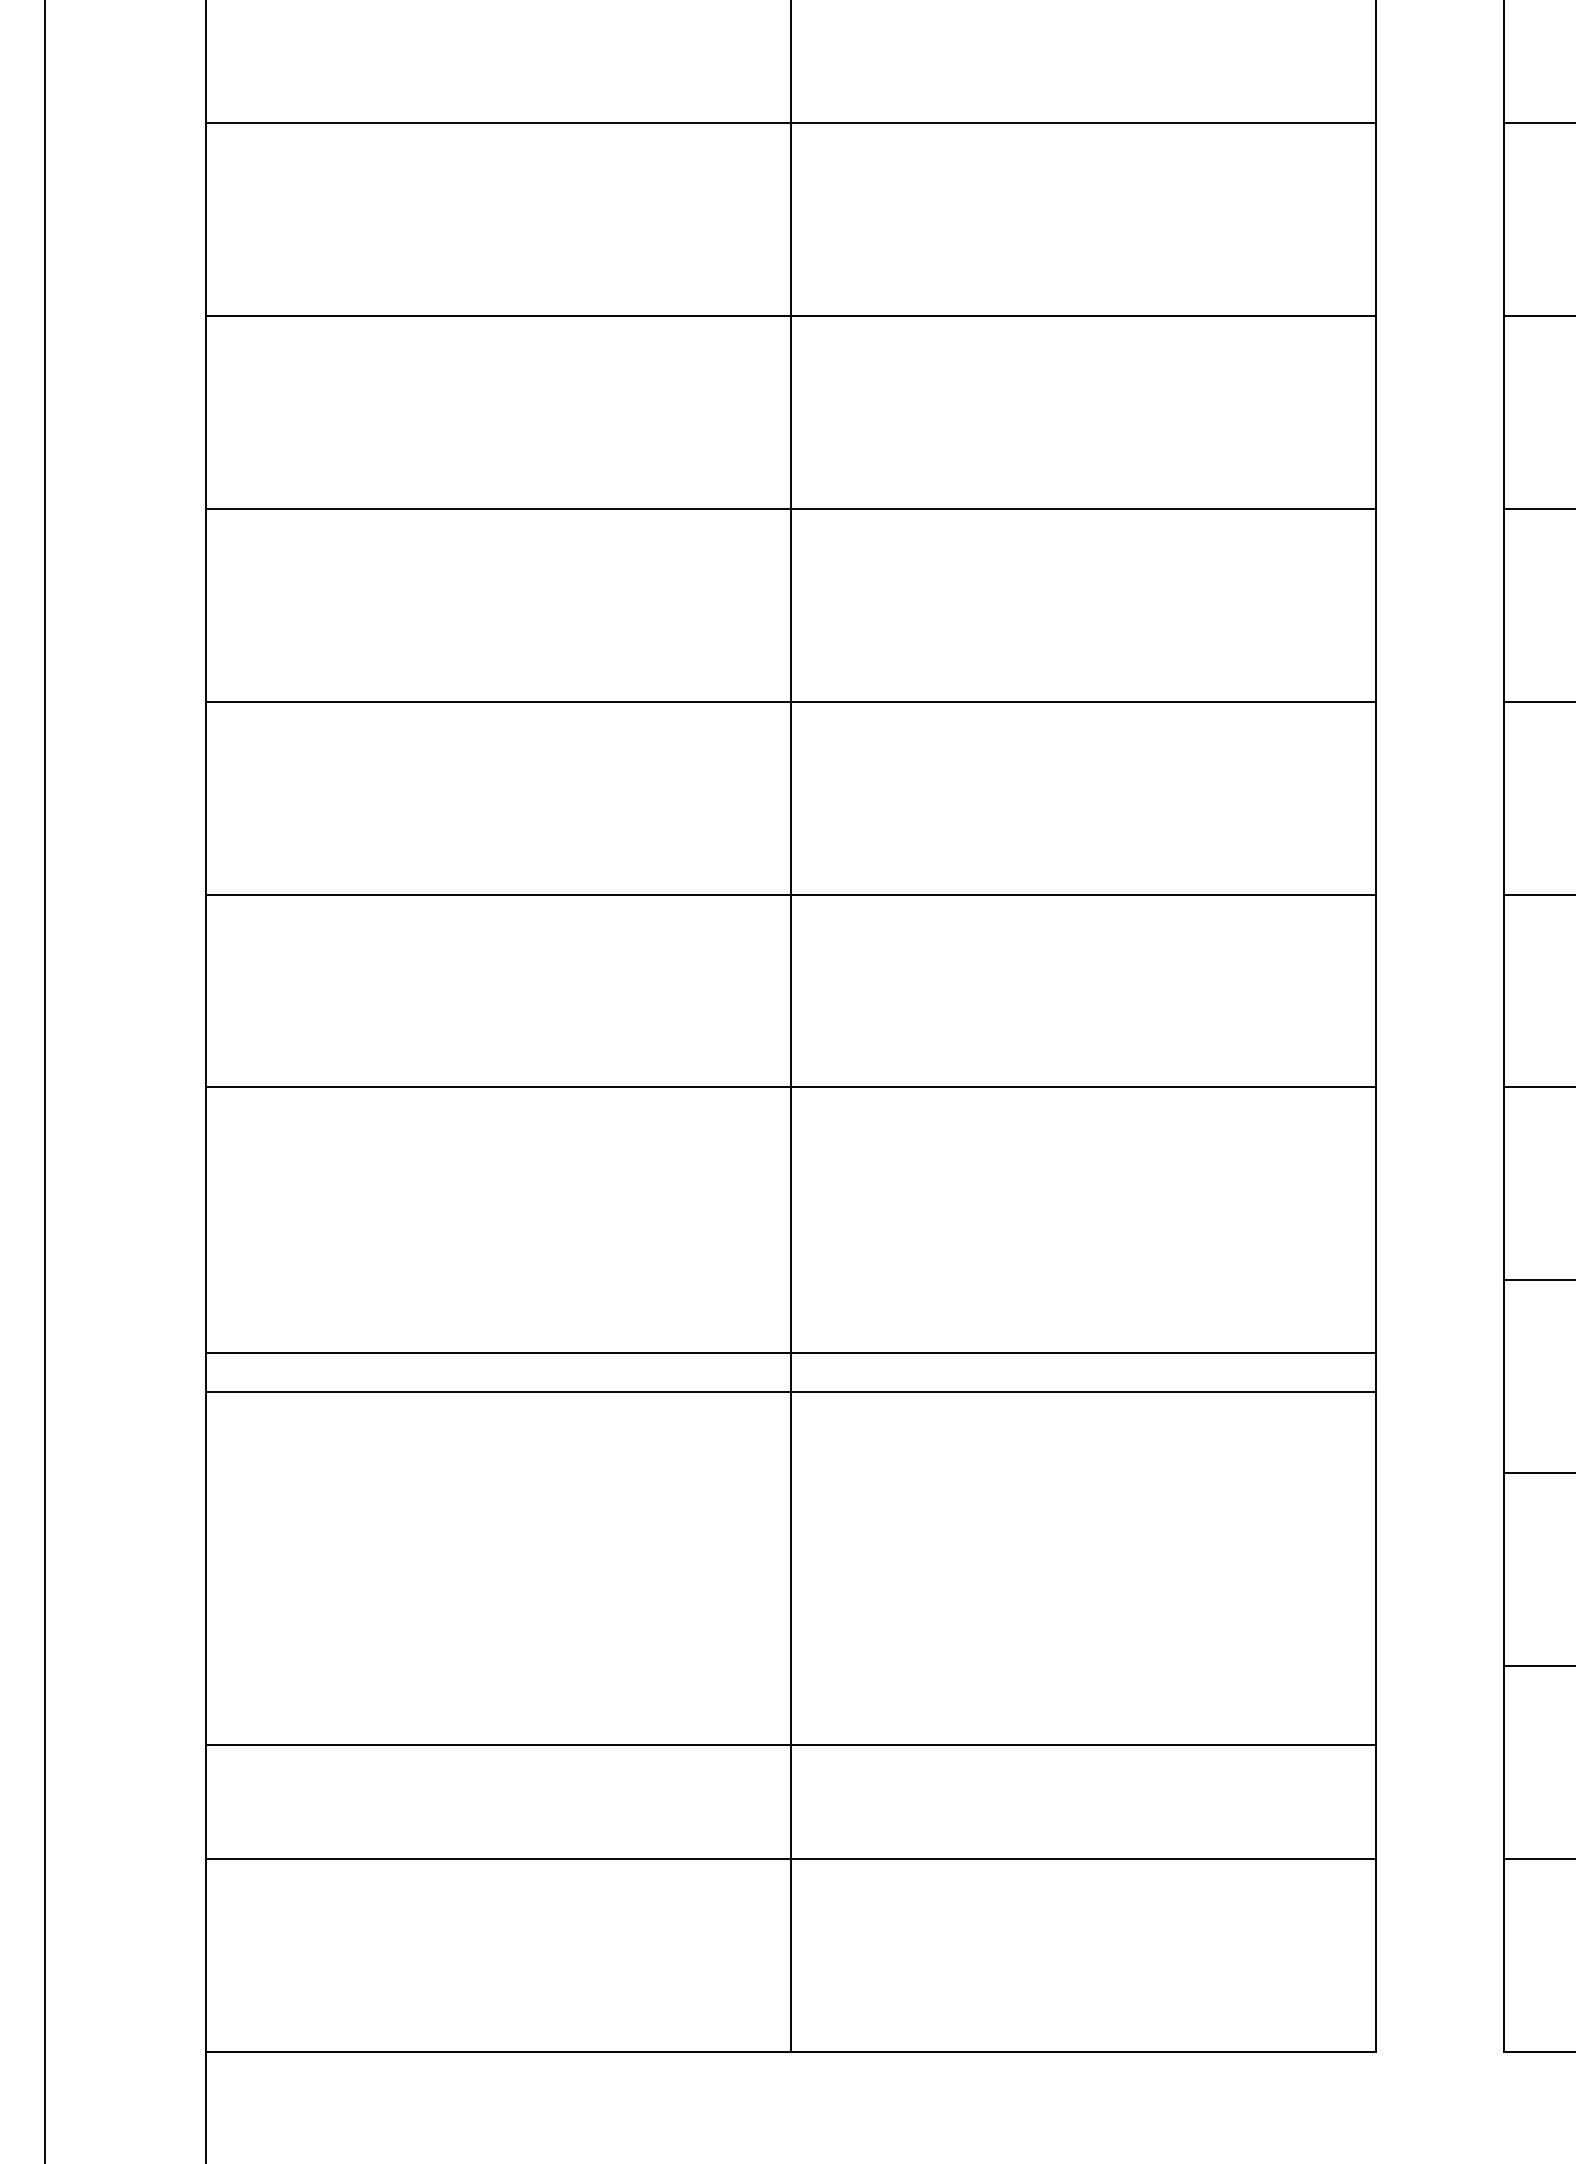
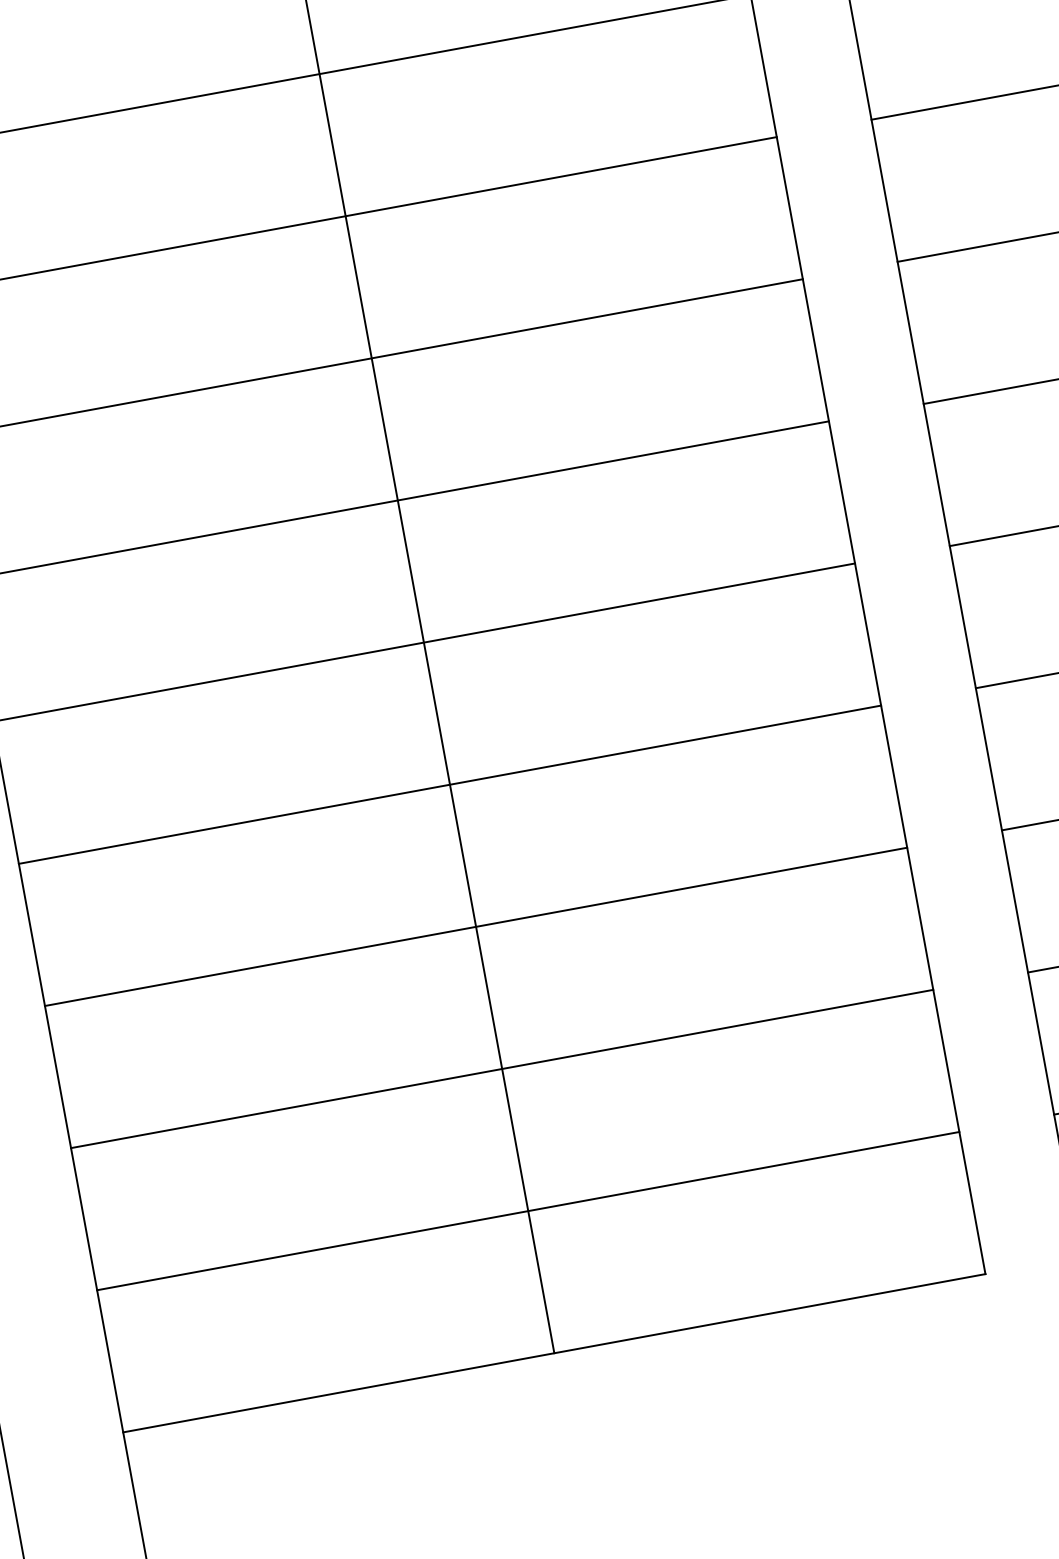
line: (790, 1353) -> (449, 784), moved
line: (790, 1392) -> (475, 927), moved
line: (790, 1744) -> (501, 1068), moved

